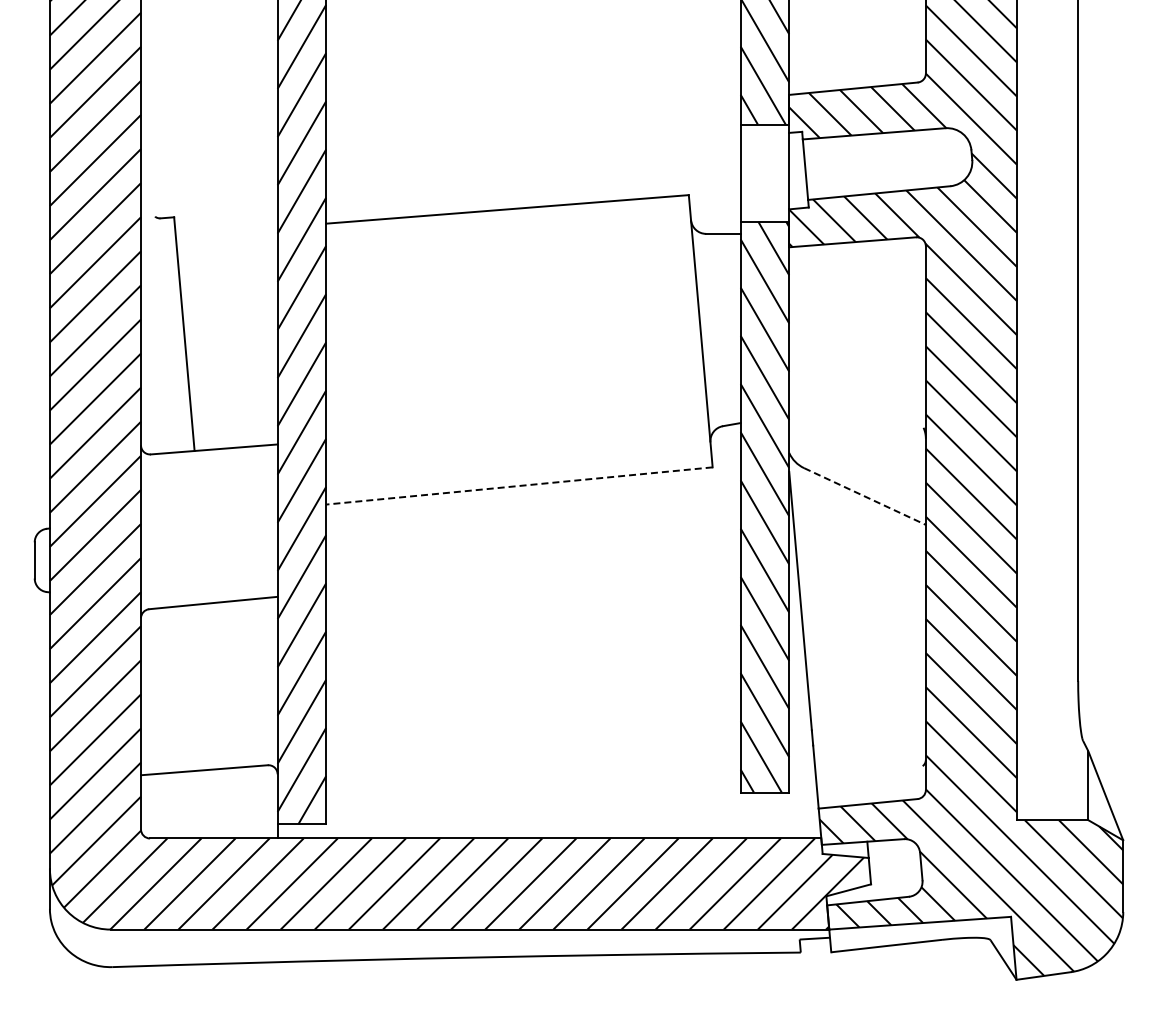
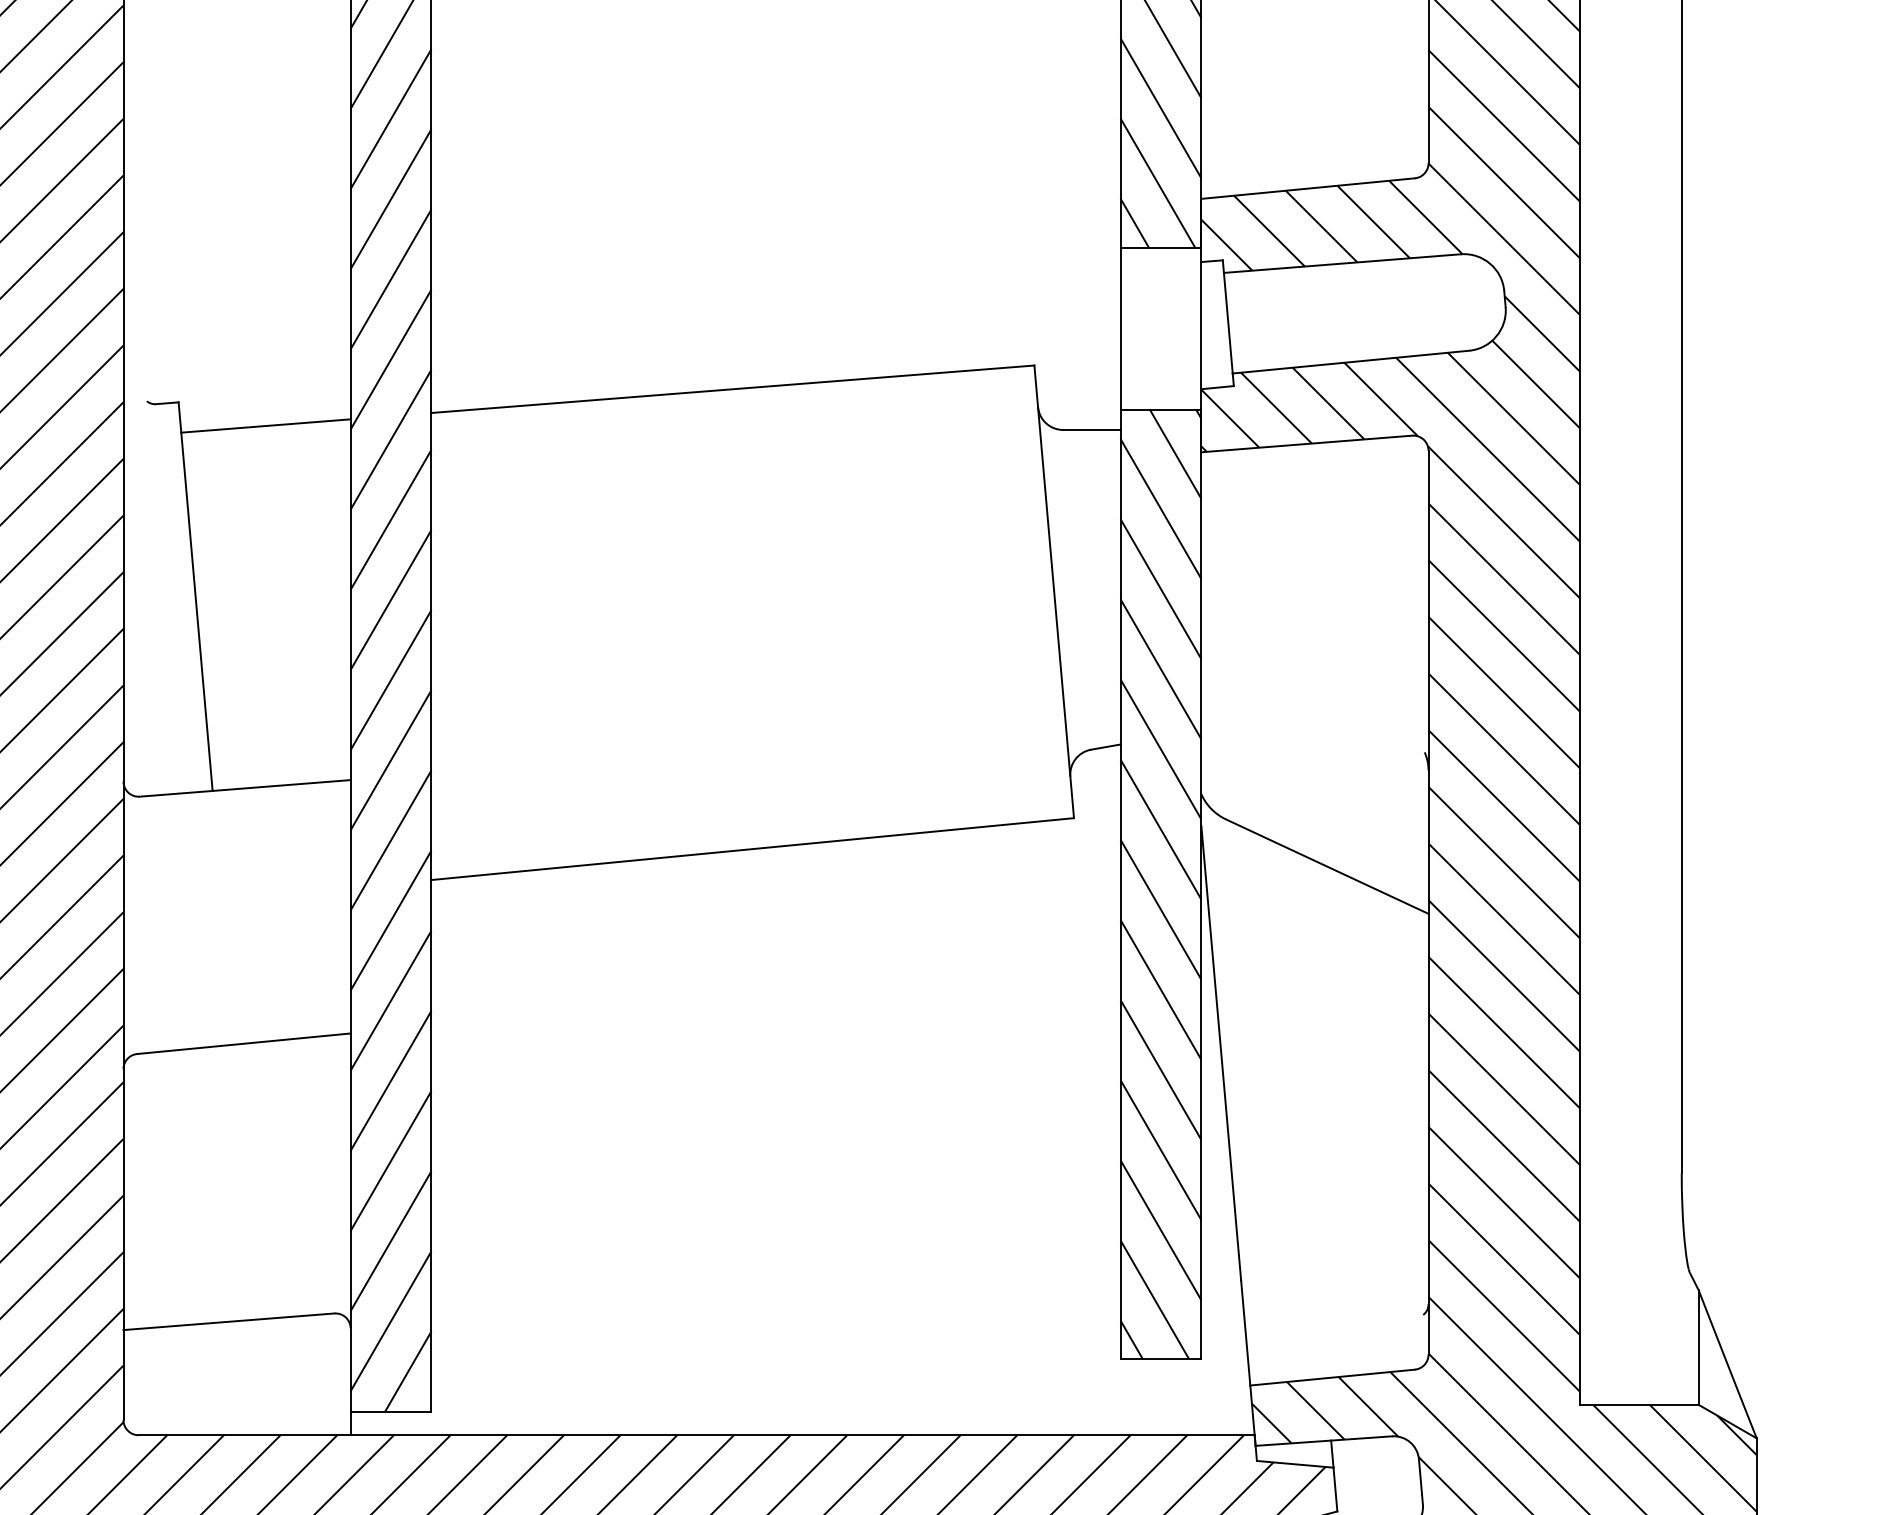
line: (226, 231) -> (265, 425), added
line: (518, 486) -> (751, 849), dashed -> solid
line: (865, 496) -> (1328, 866), dashed -> solid

